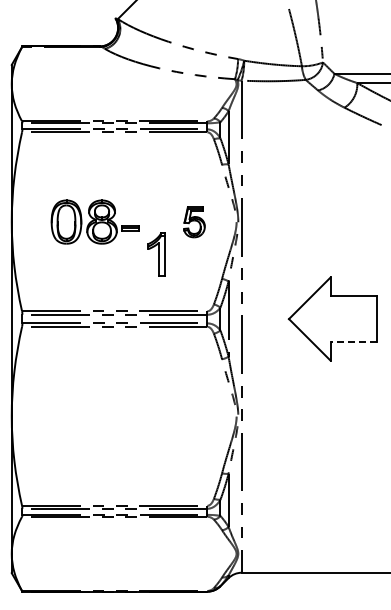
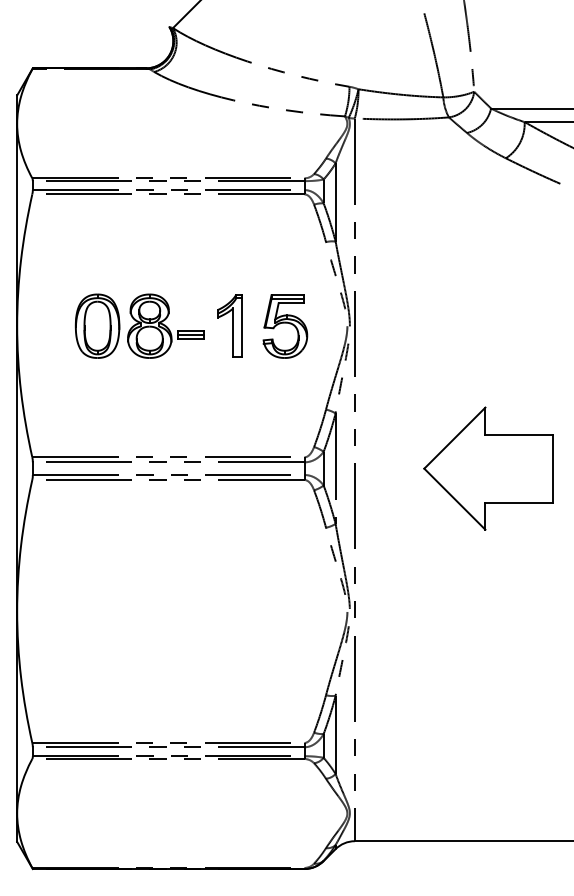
part: (194, 222) -> (285, 326), size x1.43
part: (156, 254) -> (229, 325), moved
line: (353, 342) -> (519, 503), dashed -> solid

